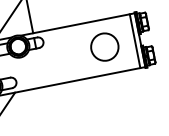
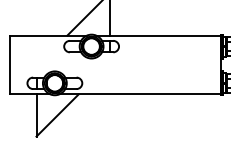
line: (134, 40) -> (215, 64), removed
circle: (104, 46) -> (182, 64), removed

